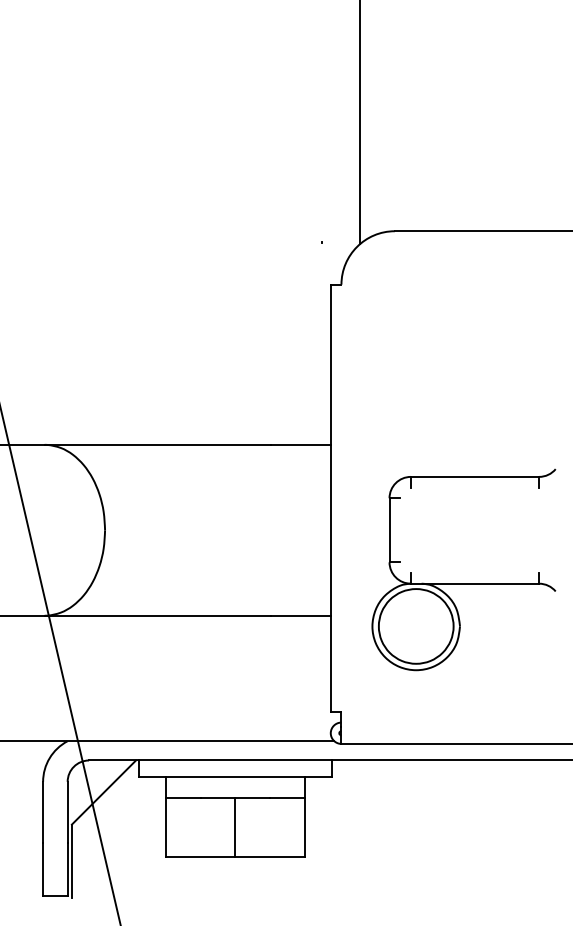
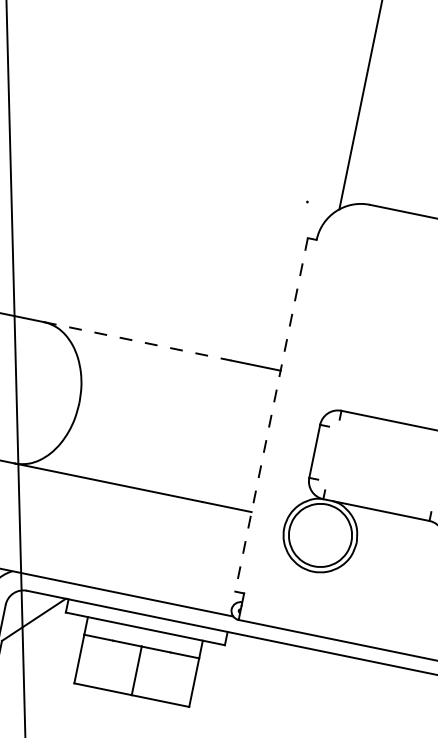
line: (158, 444) -> (138, 341), solid -> dashed
line: (330, 498) -> (271, 415), solid -> dashed

